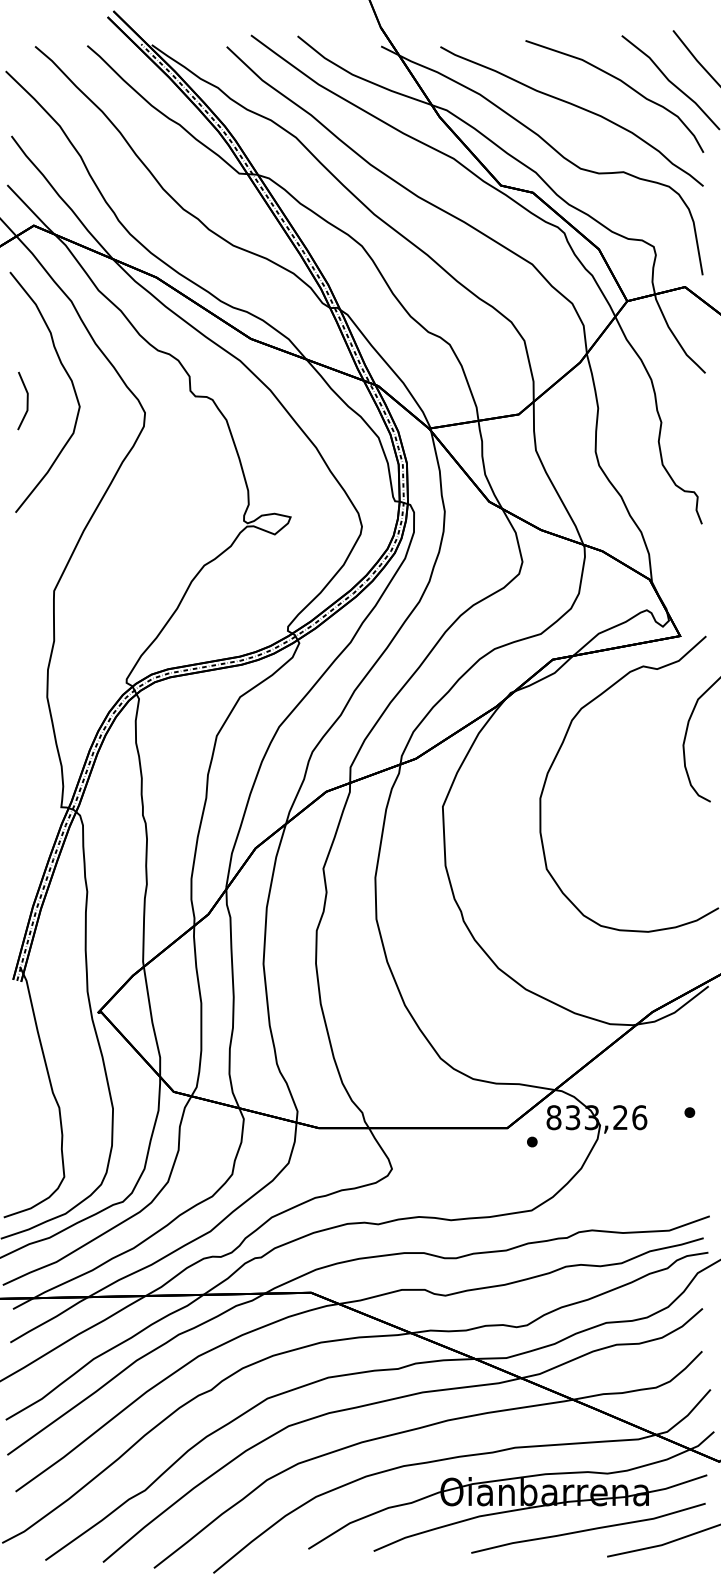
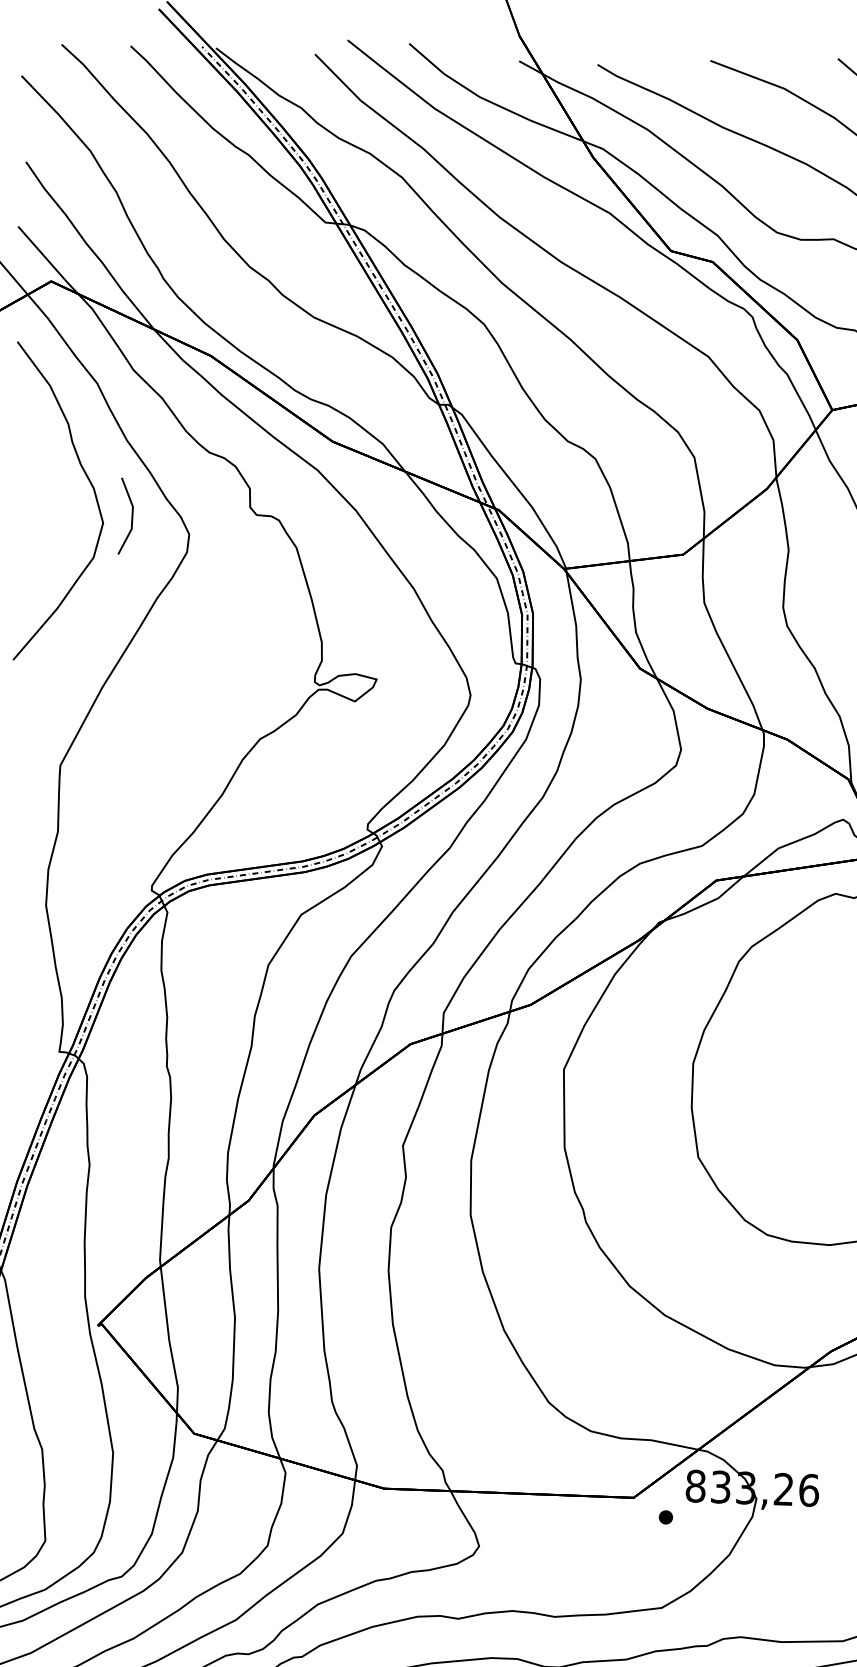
line: (26, 400) -> (130, 515), moved

